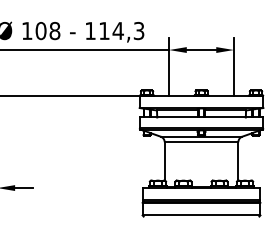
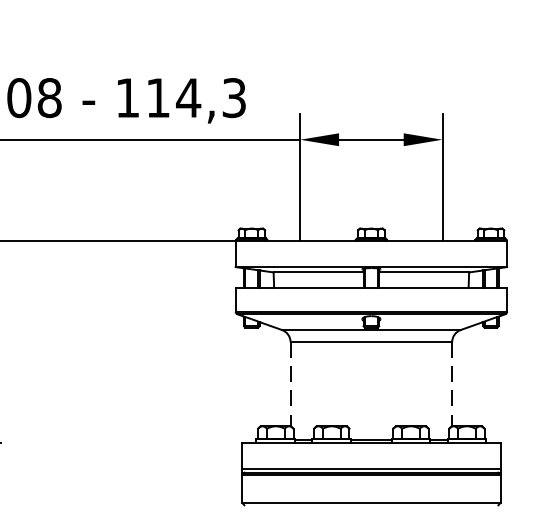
line: (164, 161) -> (290, 384), solid -> dashed
line: (238, 161) -> (452, 384), solid -> dashed

